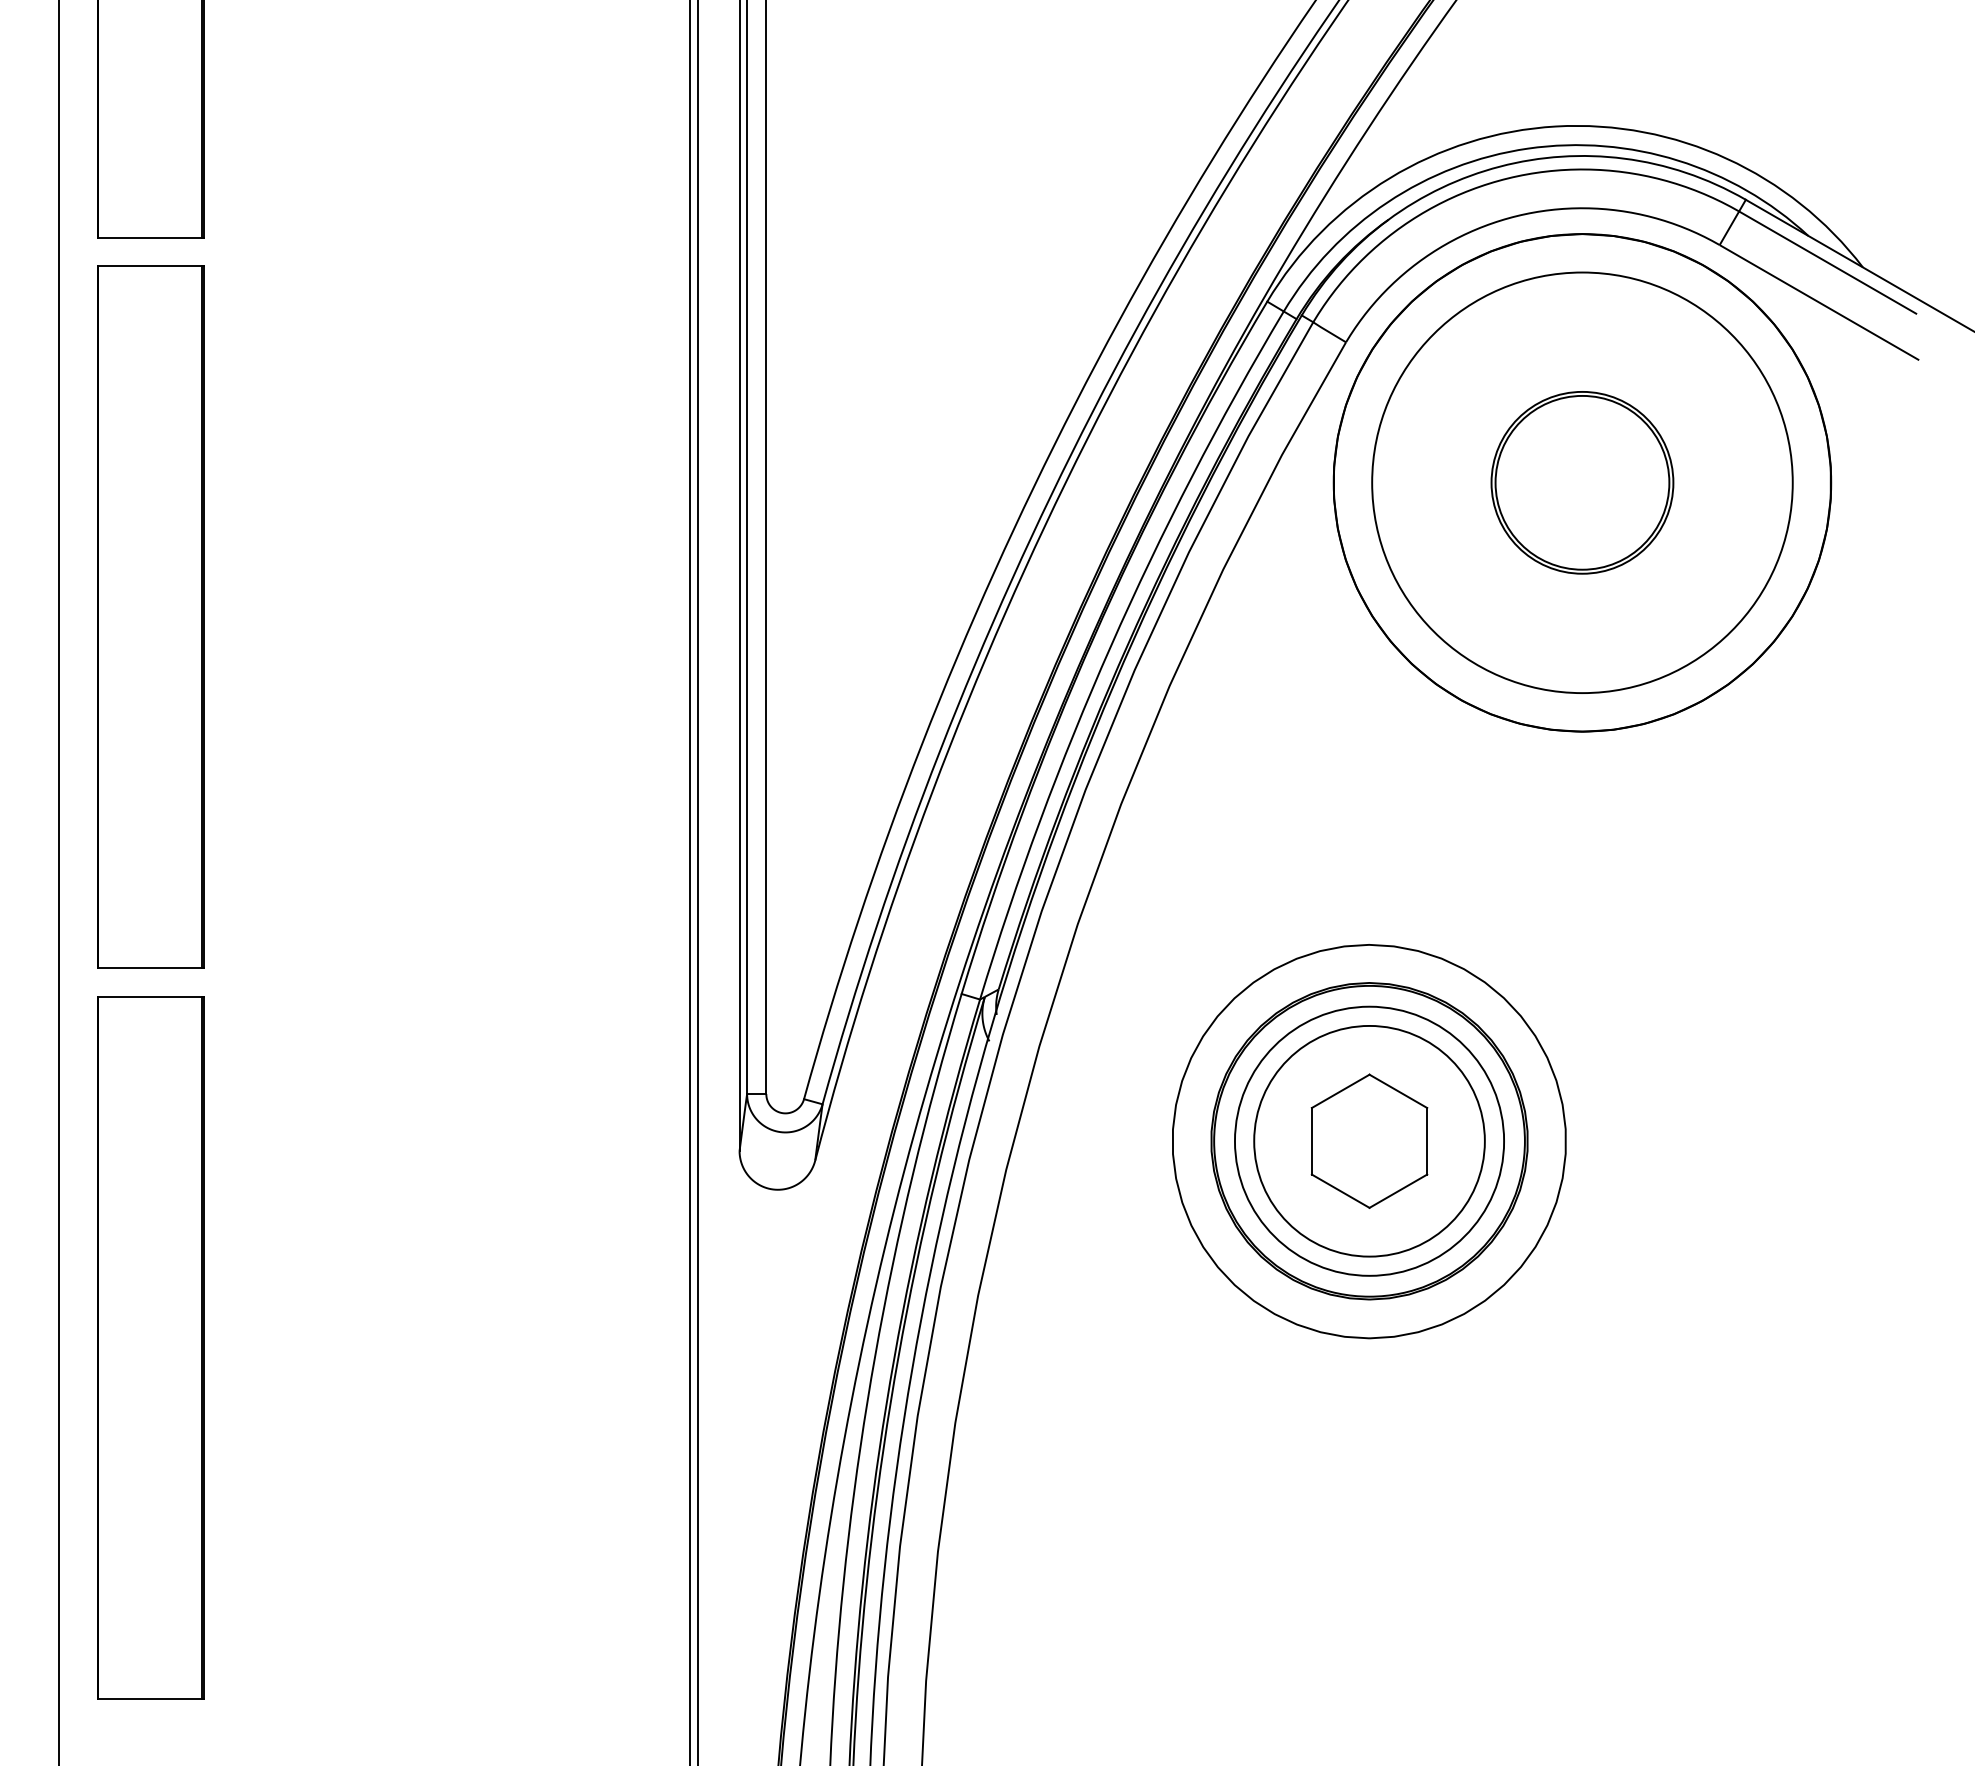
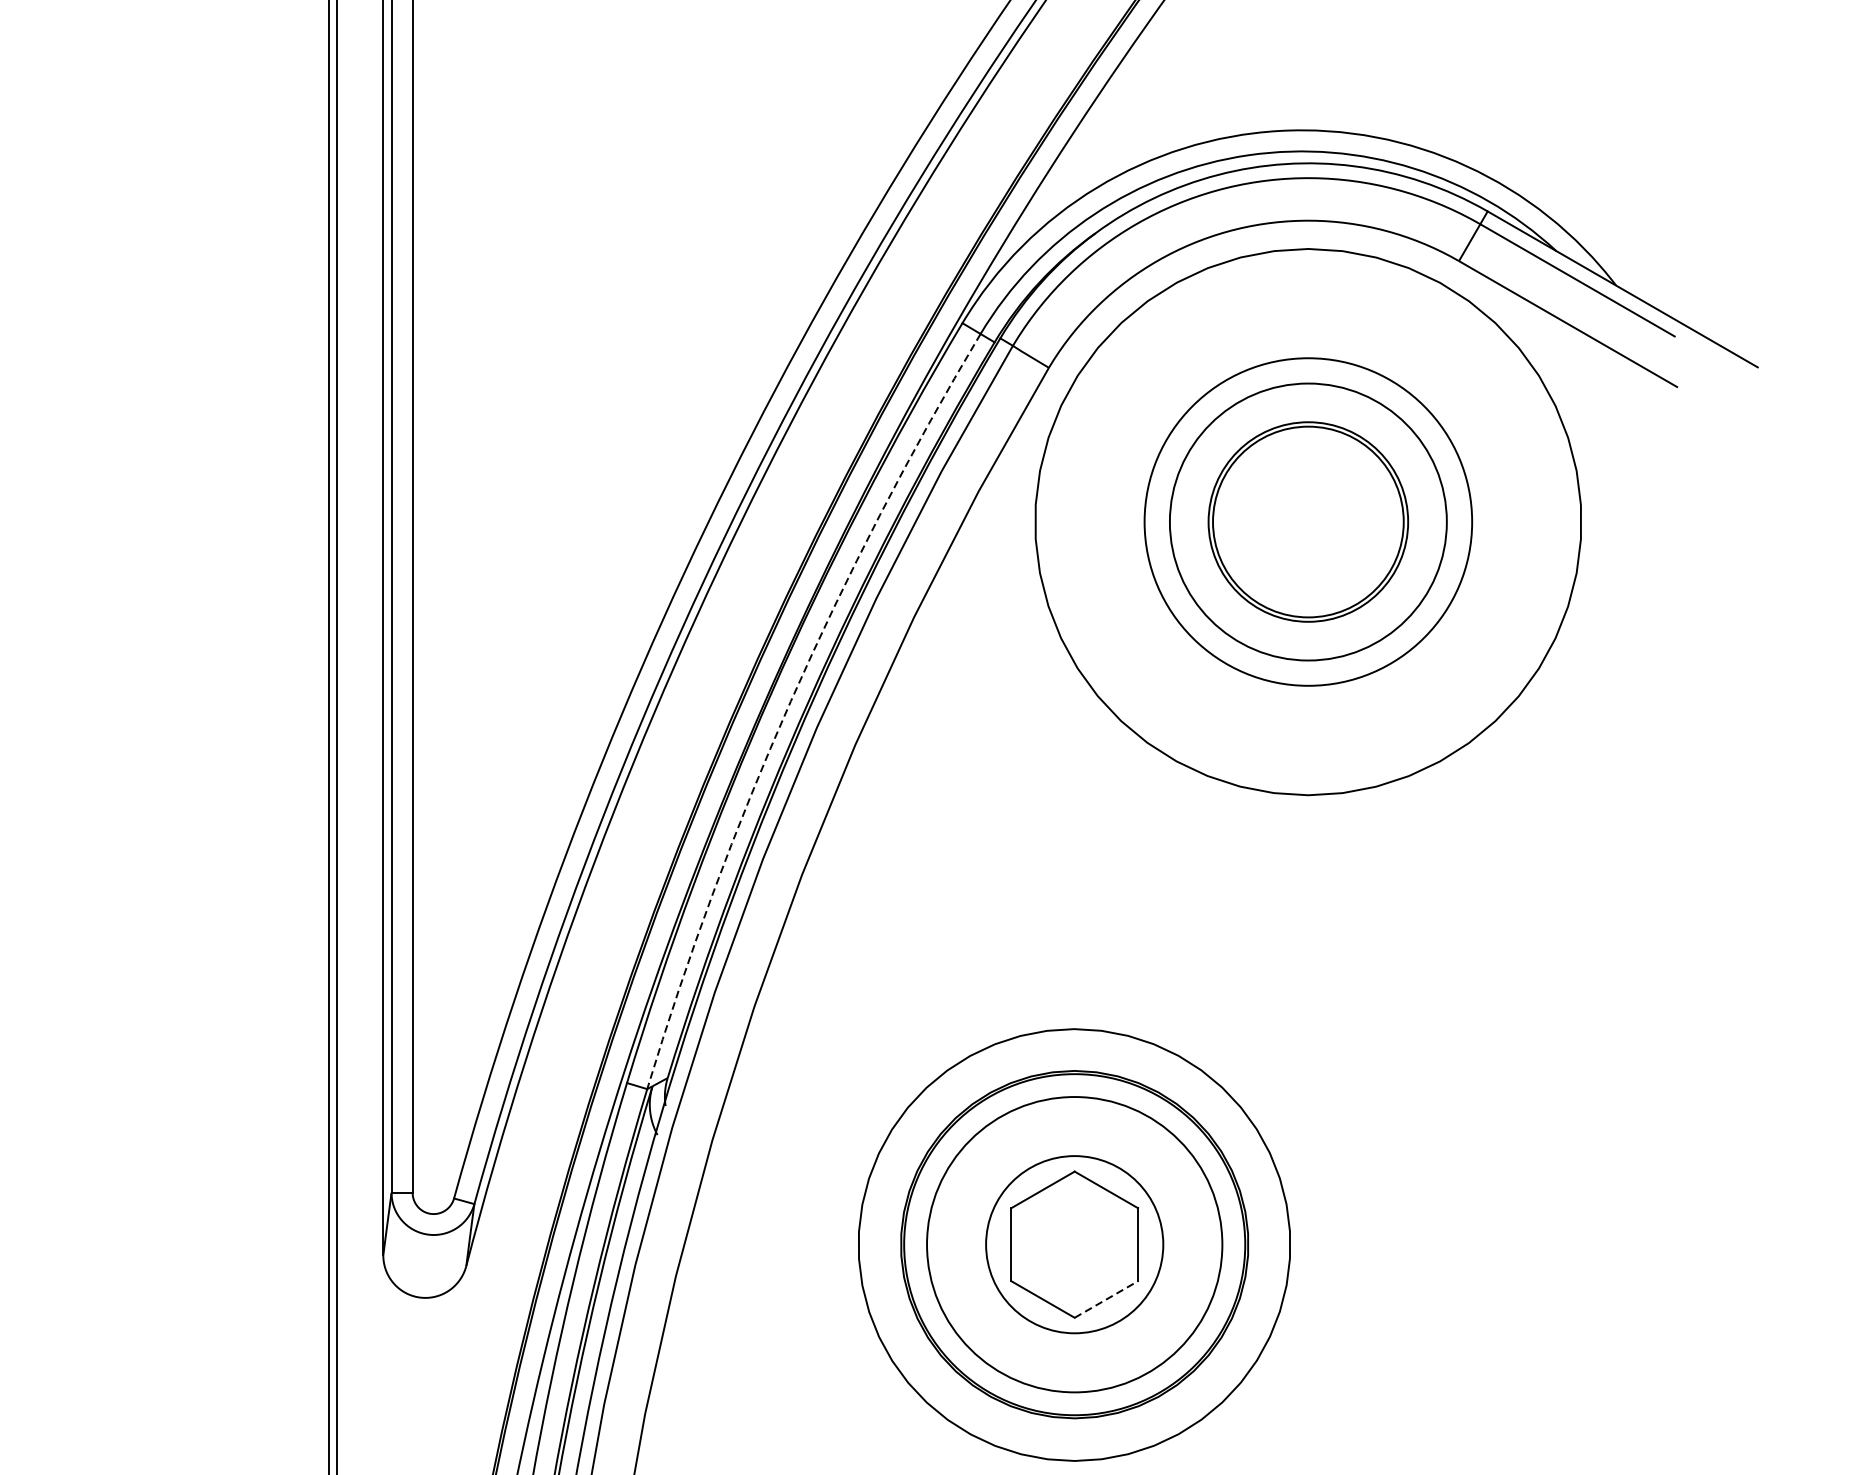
circle: (1582, 482) -> (1308, 521), size x0.6
circle: (1582, 482) -> (1308, 521), size x0.6
arc: (1110, 646) -> (790, 701), solid -> dashed
circle: (1369, 1140) -> (1074, 1243), size x0.7
line: (1398, 1190) -> (1106, 1298), solid -> dashed

